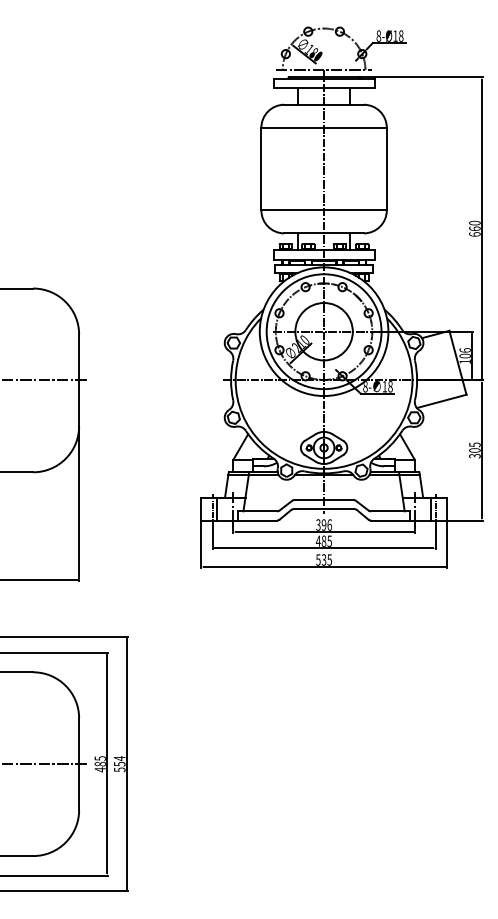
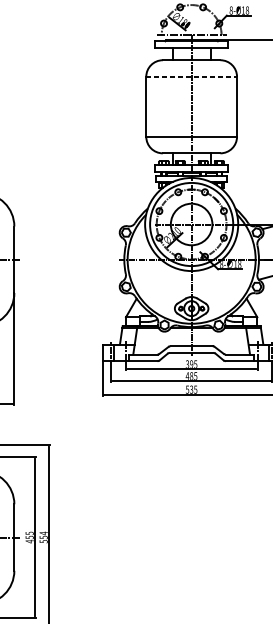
line: (324, 127) -> (191, 76), solid -> dashed
text: (329, 524) -> (195, 364), 396 -> 395
text: (99, 763) -> (29, 537), 485 -> 455

